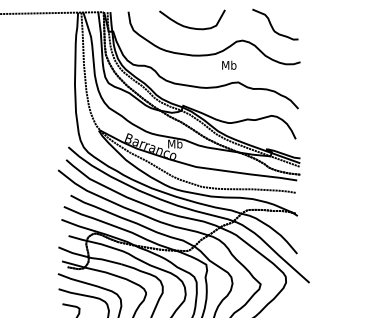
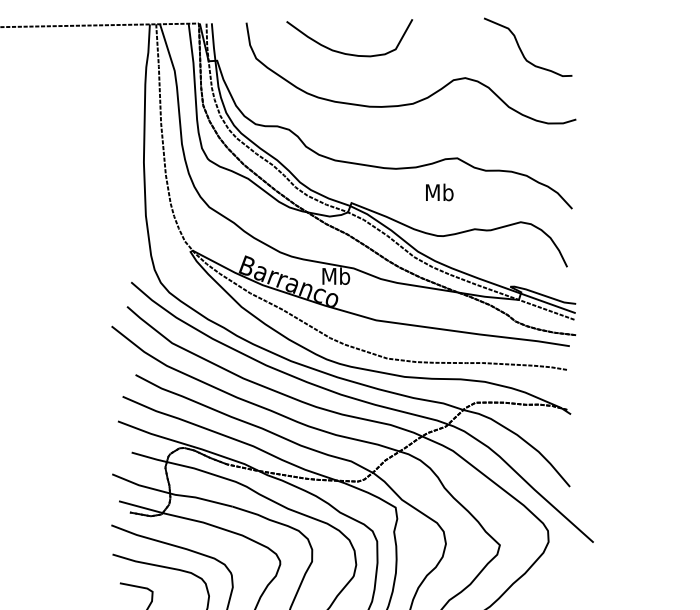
curve: (192, 27) -> (350, 52), moved
text: (229, 64) -> (440, 190), moved

